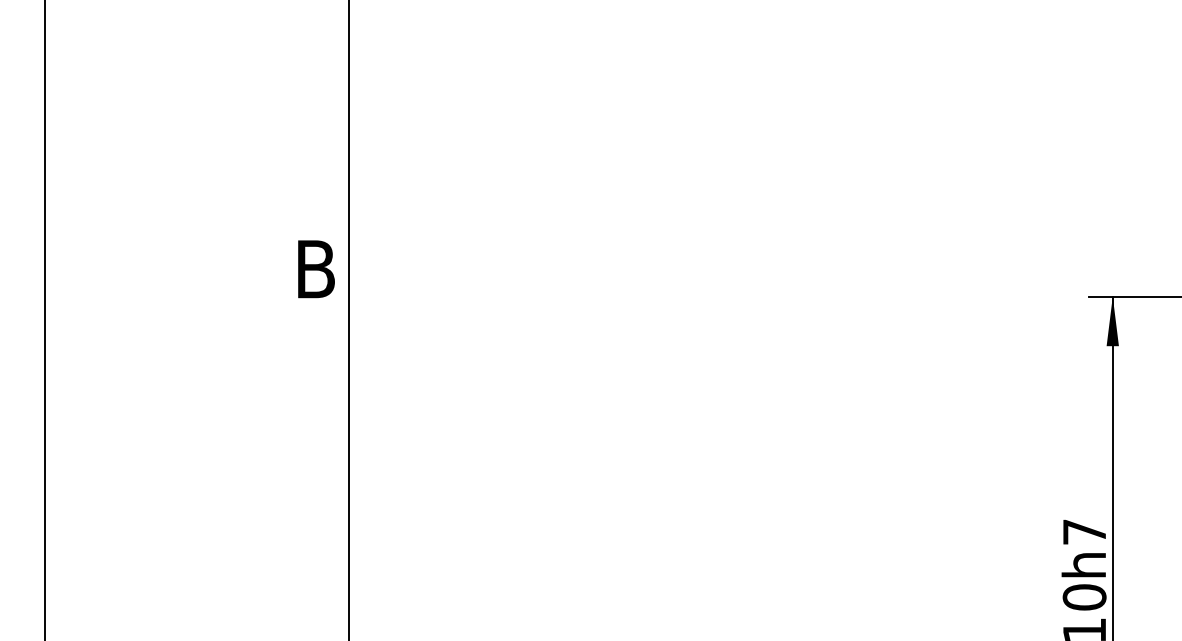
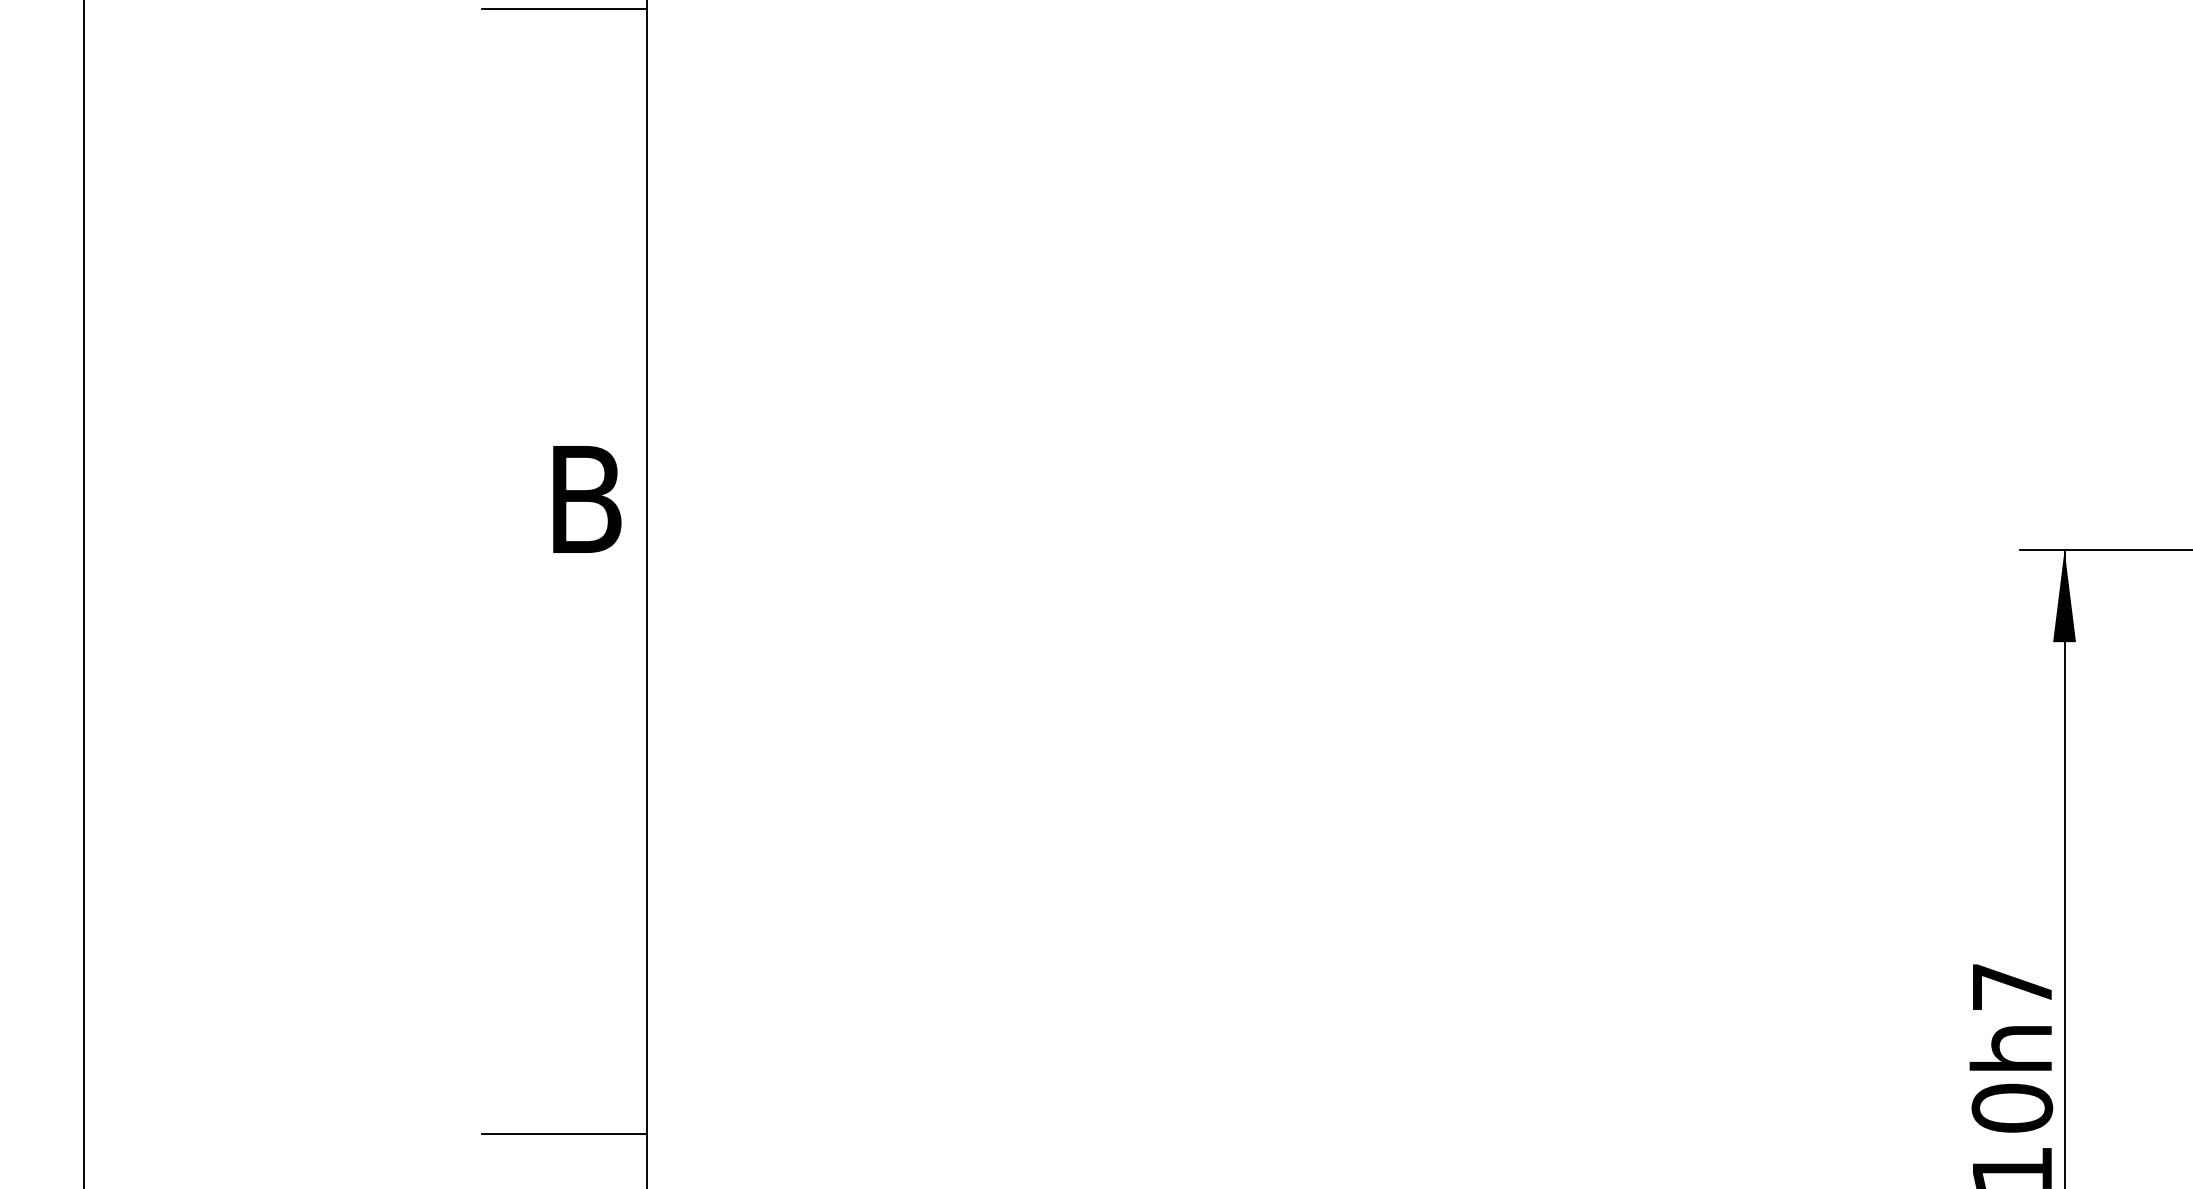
line: (304, 5) -> (564, 10), added
line: (304, 611) -> (564, 1134), added

